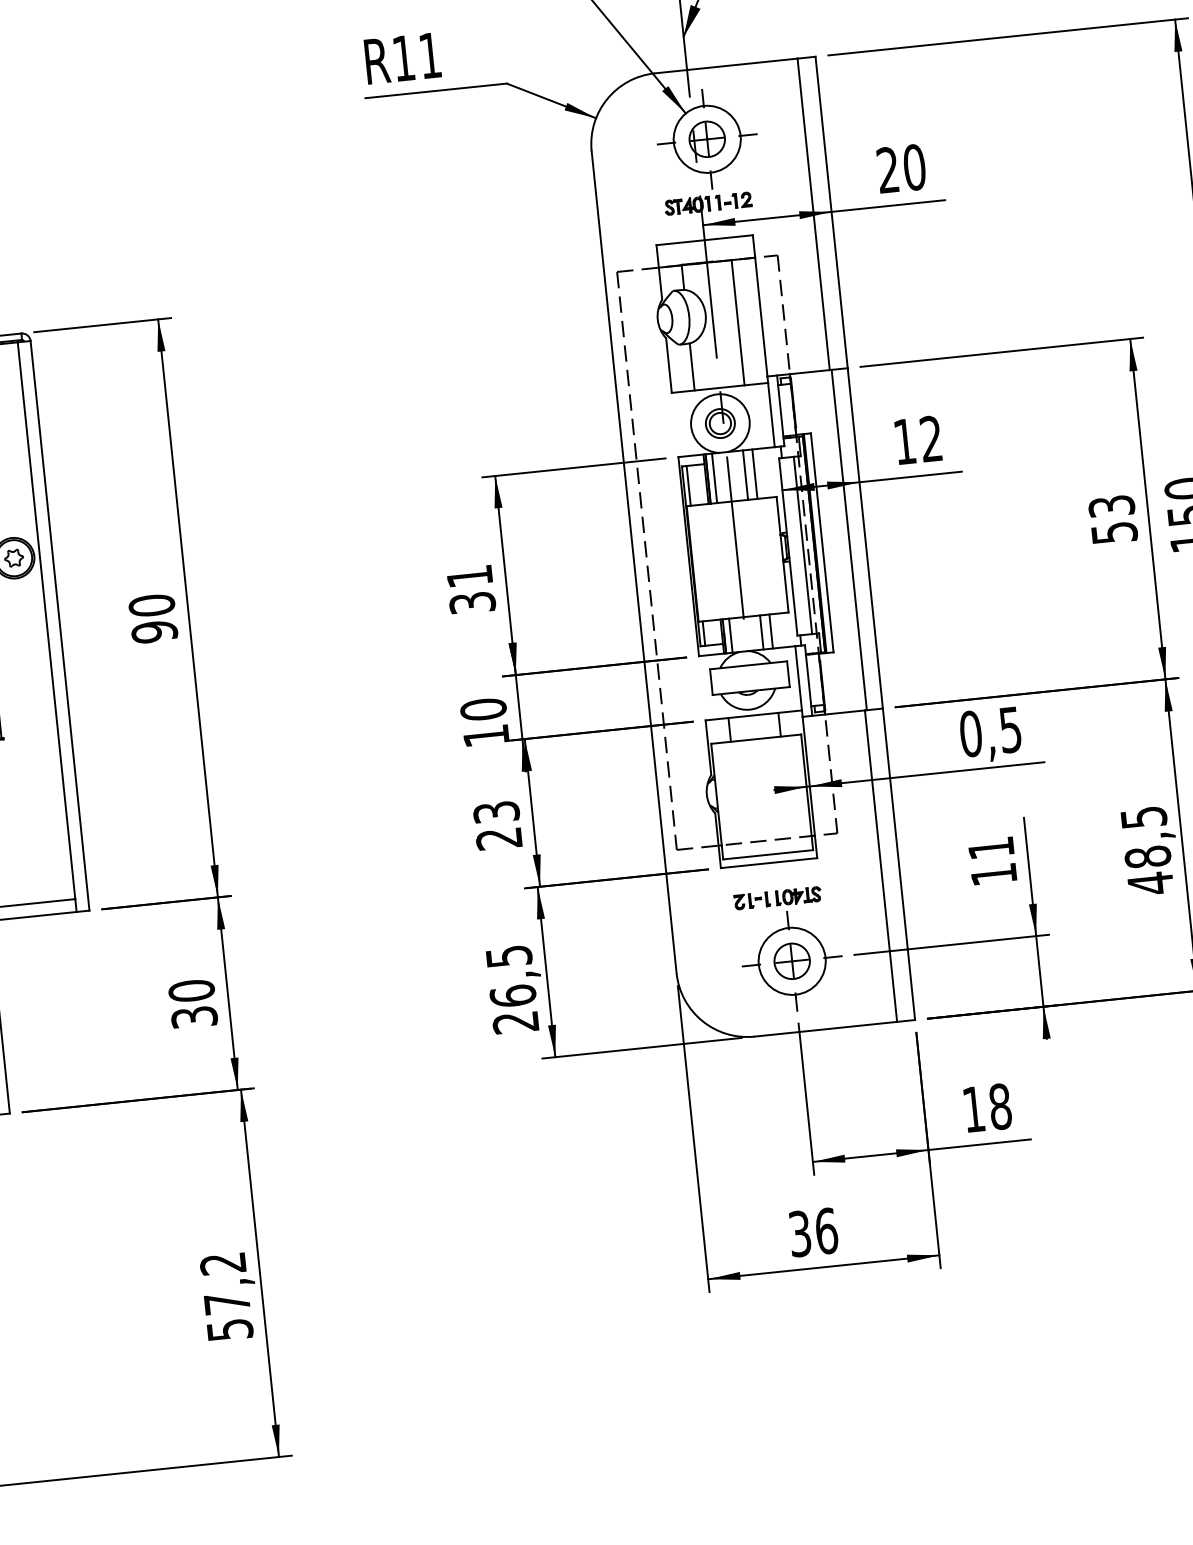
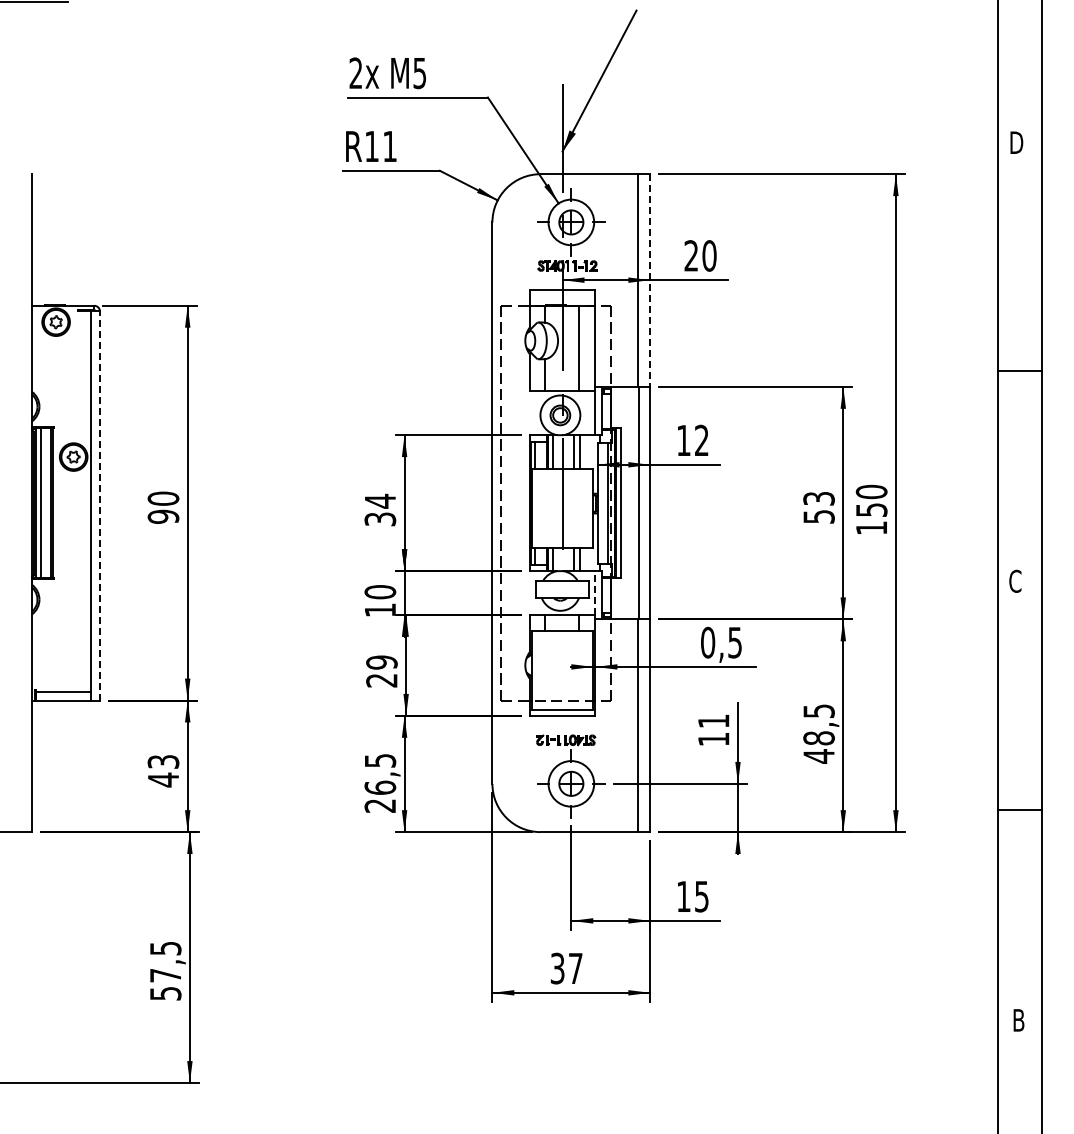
line: (832, 213) -> (650, 281), solid -> dashed
text: (469, 575) -> (380, 500), 31 -> 34
line: (60, 626) -> (100, 506), solid -> dashed
line: (798, 678) -> (595, 593), solid -> dashed
text: (495, 812) -> (381, 662), 23 -> 29
text: (193, 1003) -> (163, 770), 30 -> 43
text: (999, 1106) -> (701, 896), 18 -> 15
text: (826, 1231) -> (575, 968), 36 -> 37
text: (222, 1263) -> (165, 948), 57,2 -> 57,5

